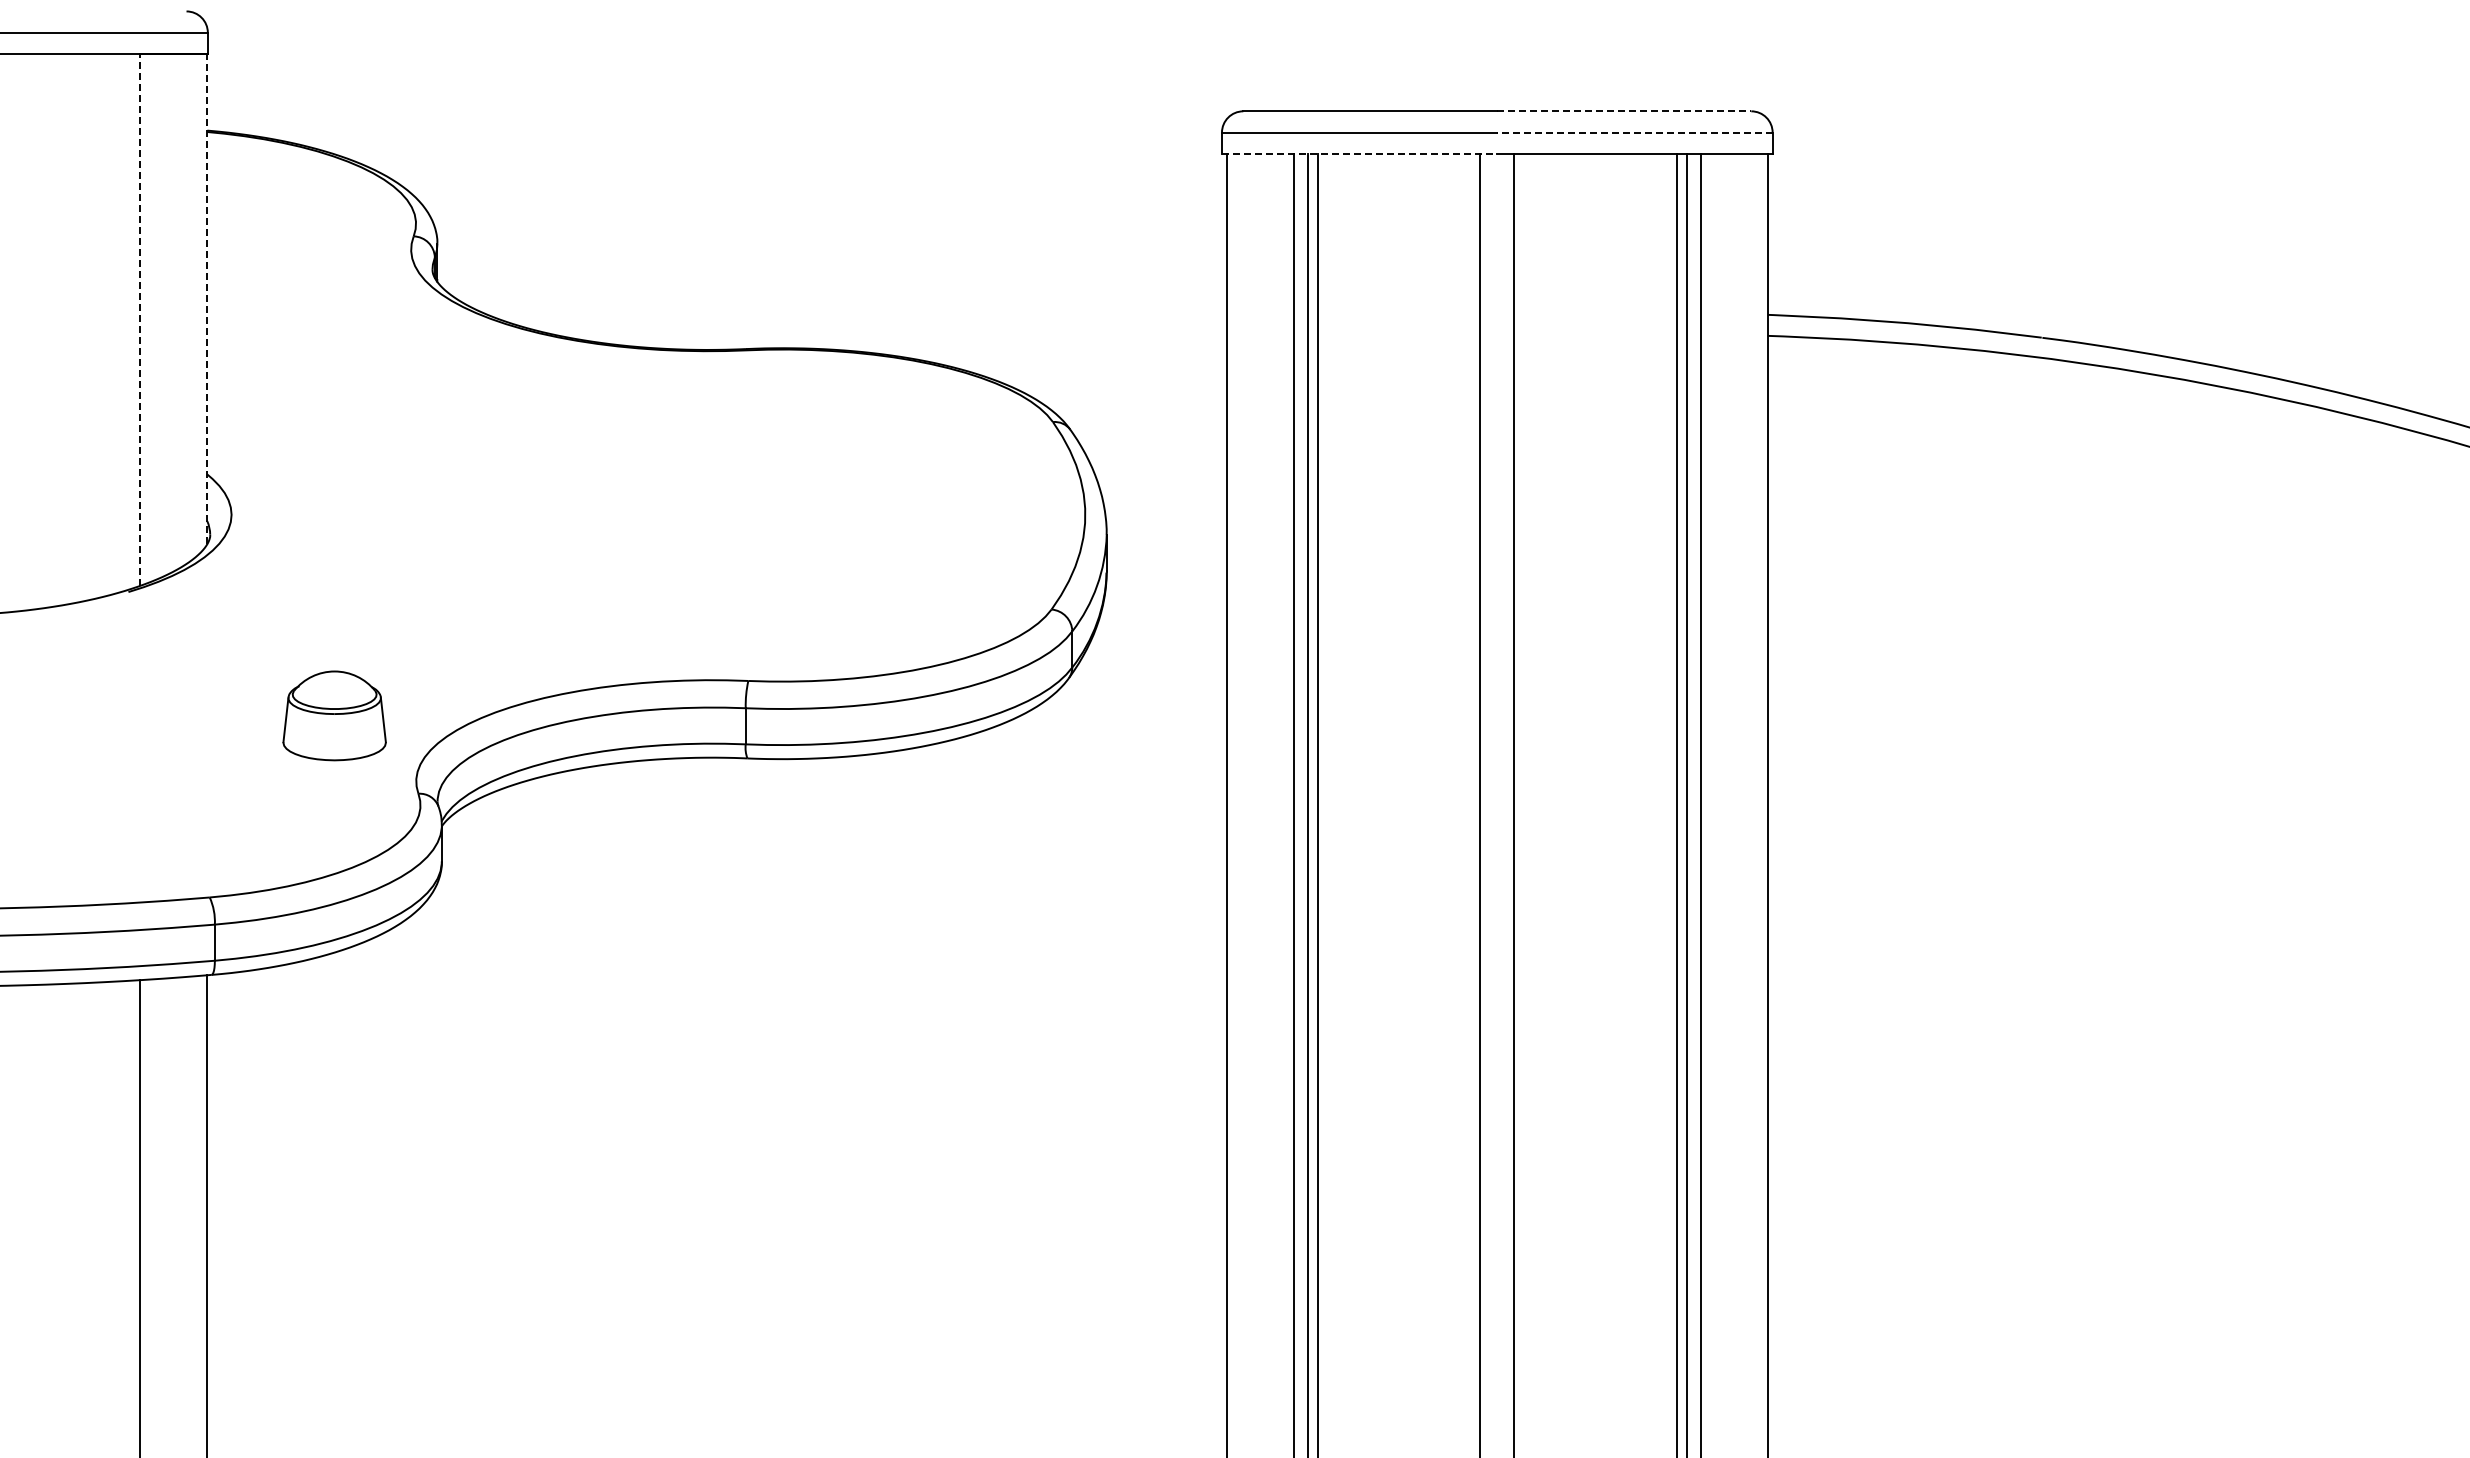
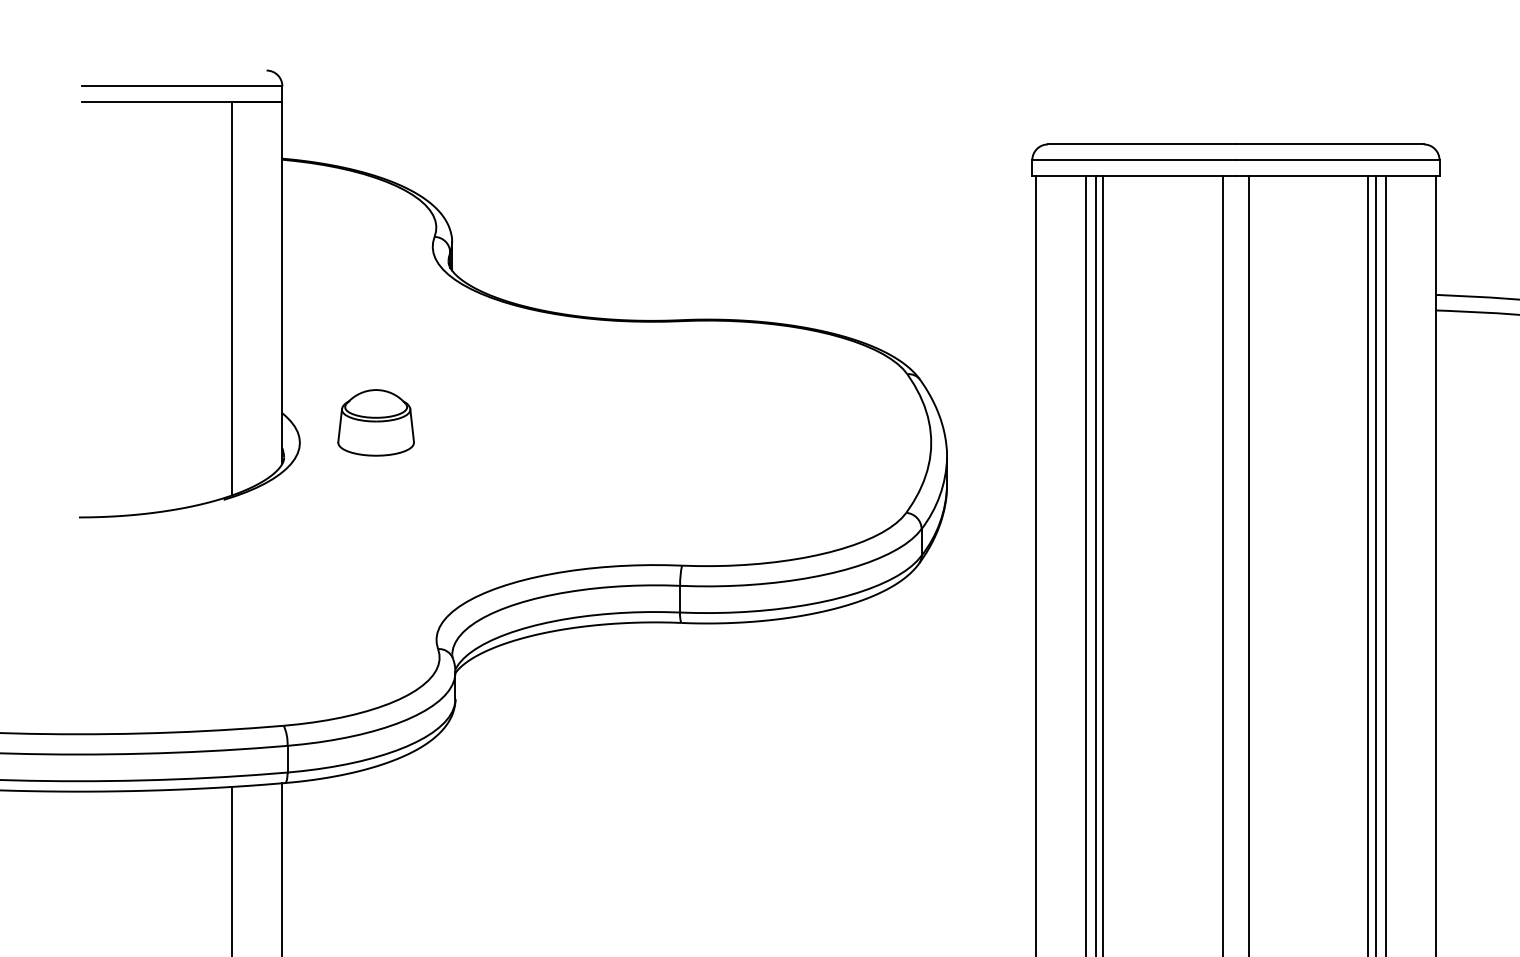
line: (1624, 111) -> (1329, 144), dashed -> solid
line: (1634, 132) -> (1337, 160), dashed -> solid
line: (1359, 154) -> (1134, 176), dashed -> solid
line: (207, 299) -> (282, 283), dashed -> solid
line: (140, 319) -> (232, 298), dashed -> solid
part: (334, 715) -> (376, 422), moved

